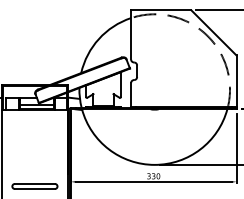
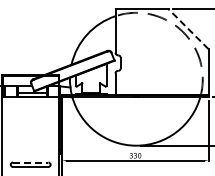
line: (213, 32) -> (188, 28), solid -> dashed
line: (34, 183) -> (30, 162), solid -> dashed

